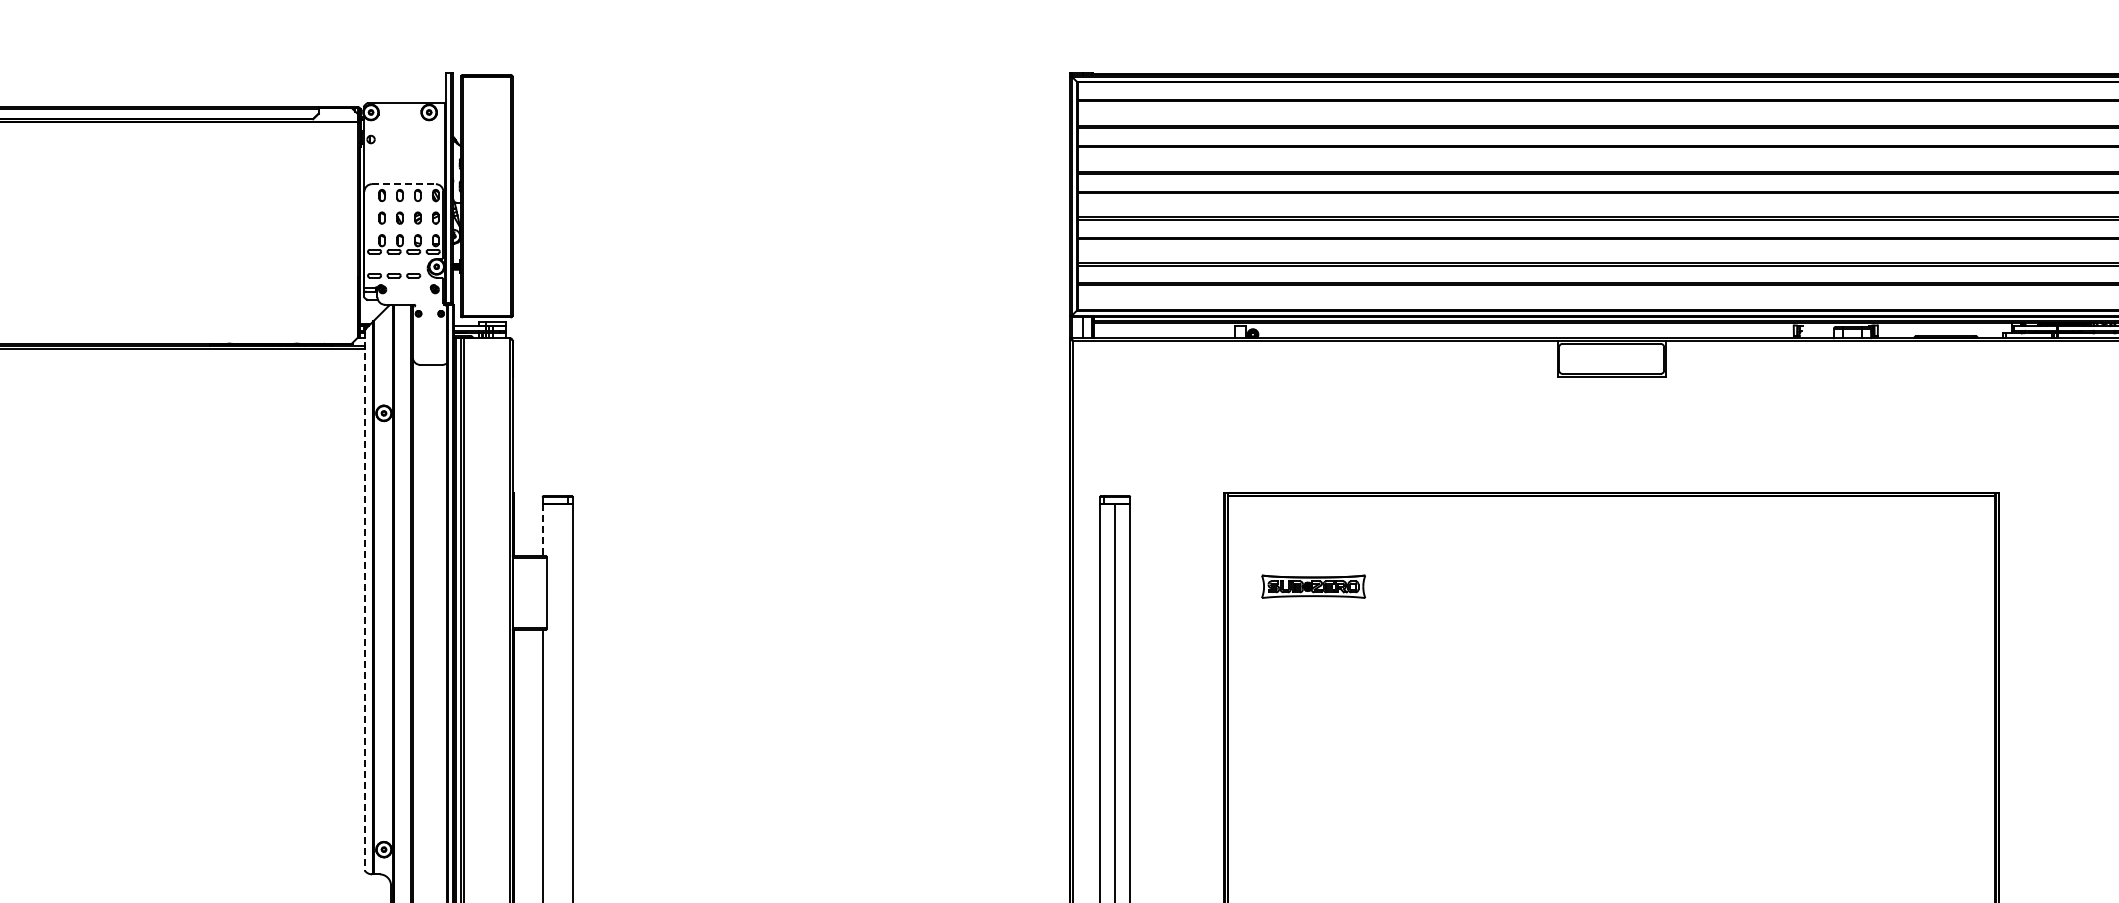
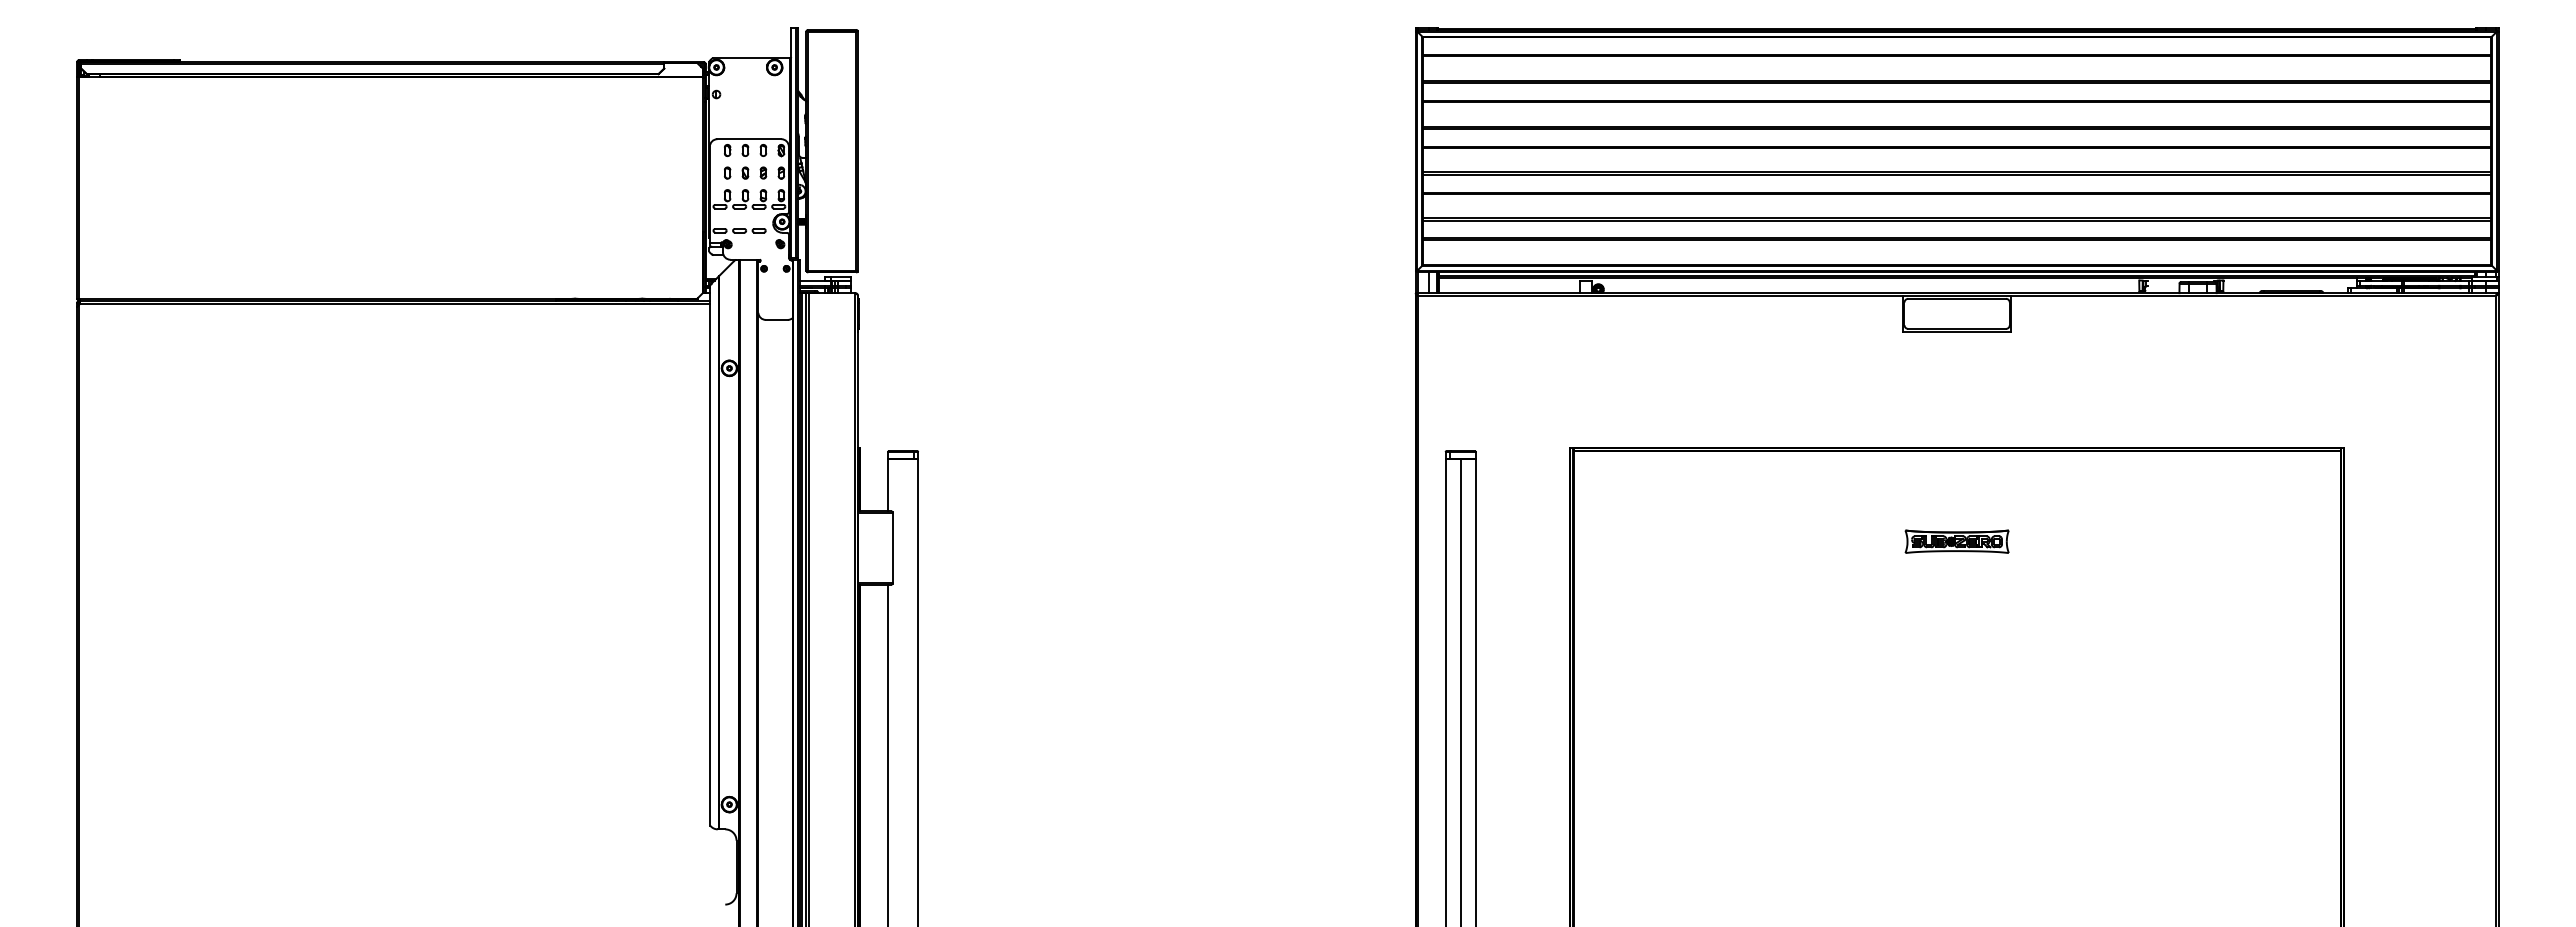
line: (404, 184) -> (749, 139), dashed -> solid
line: (543, 530) -> (888, 485), dashed -> solid
part: (1313, 586) -> (1956, 541), moved
line: (365, 600) -> (710, 555), dashed -> solid

